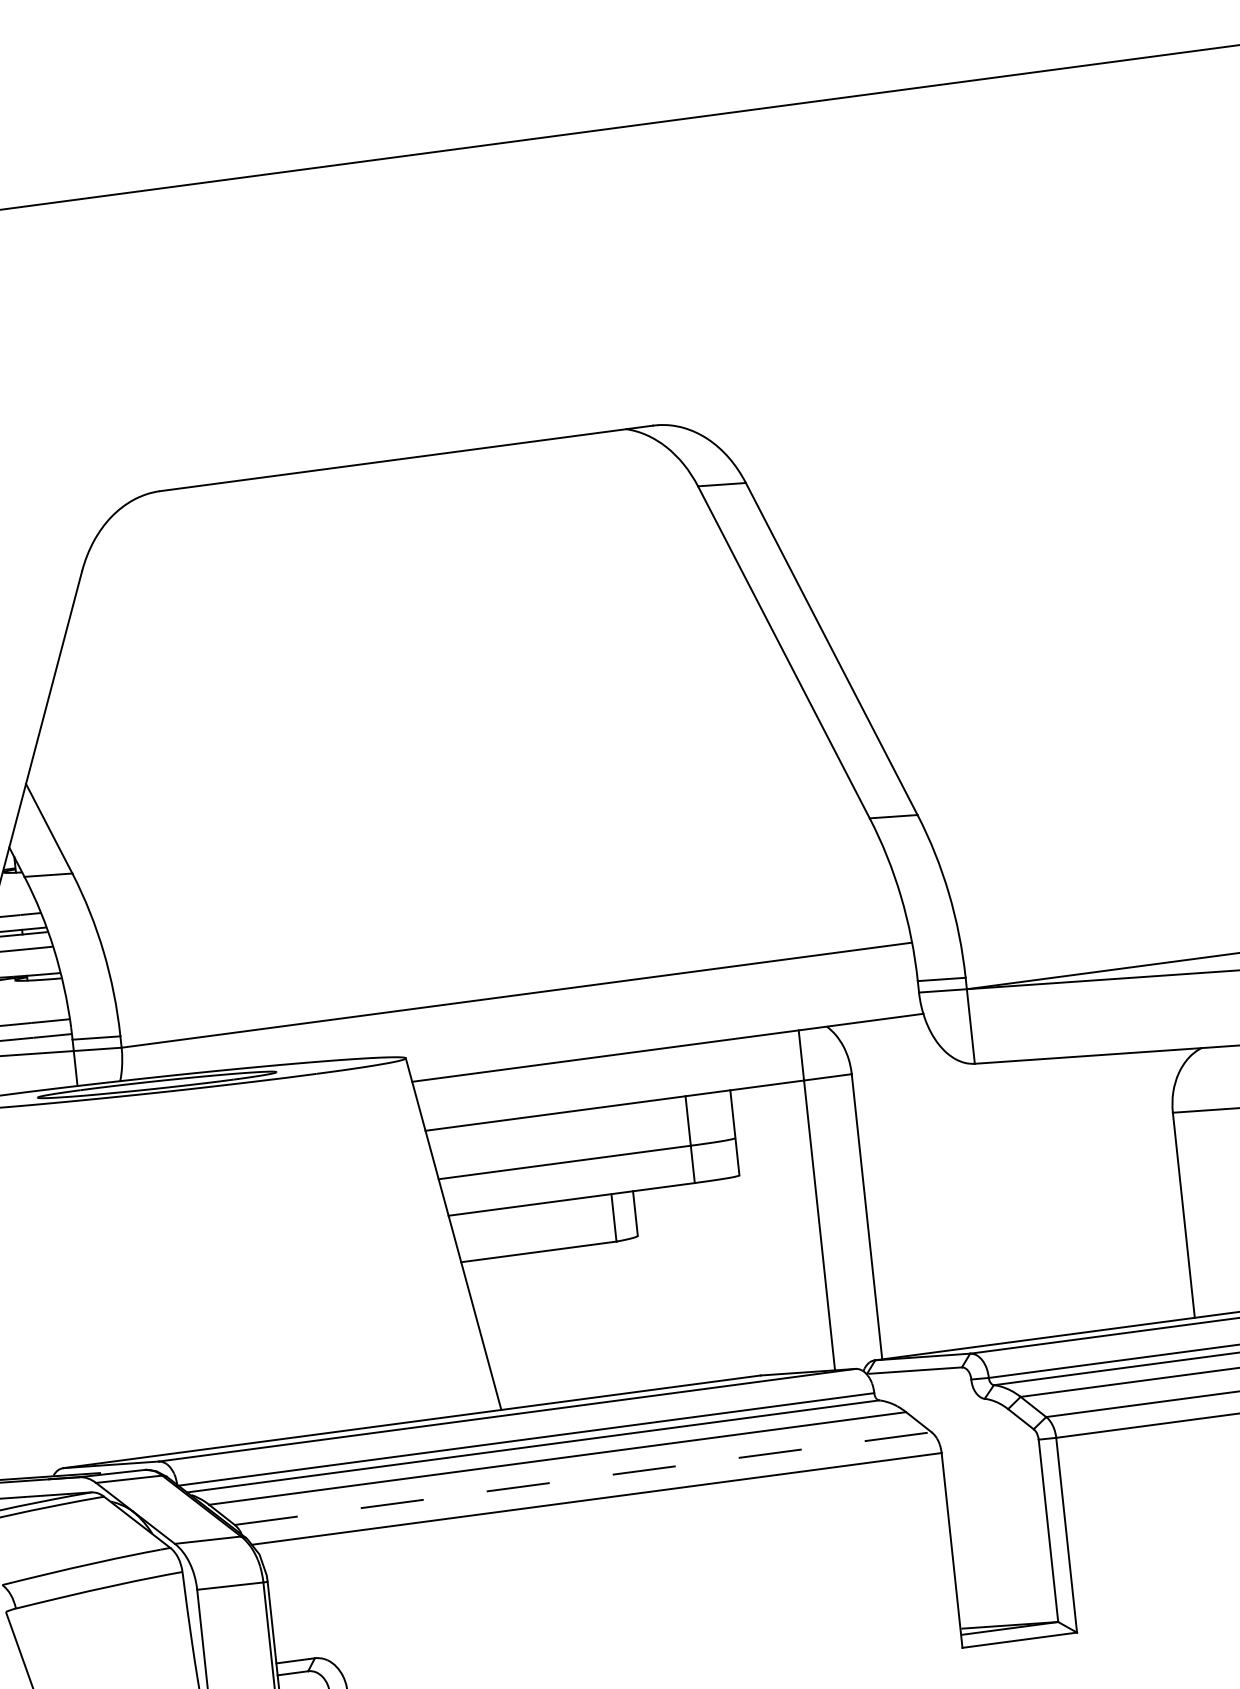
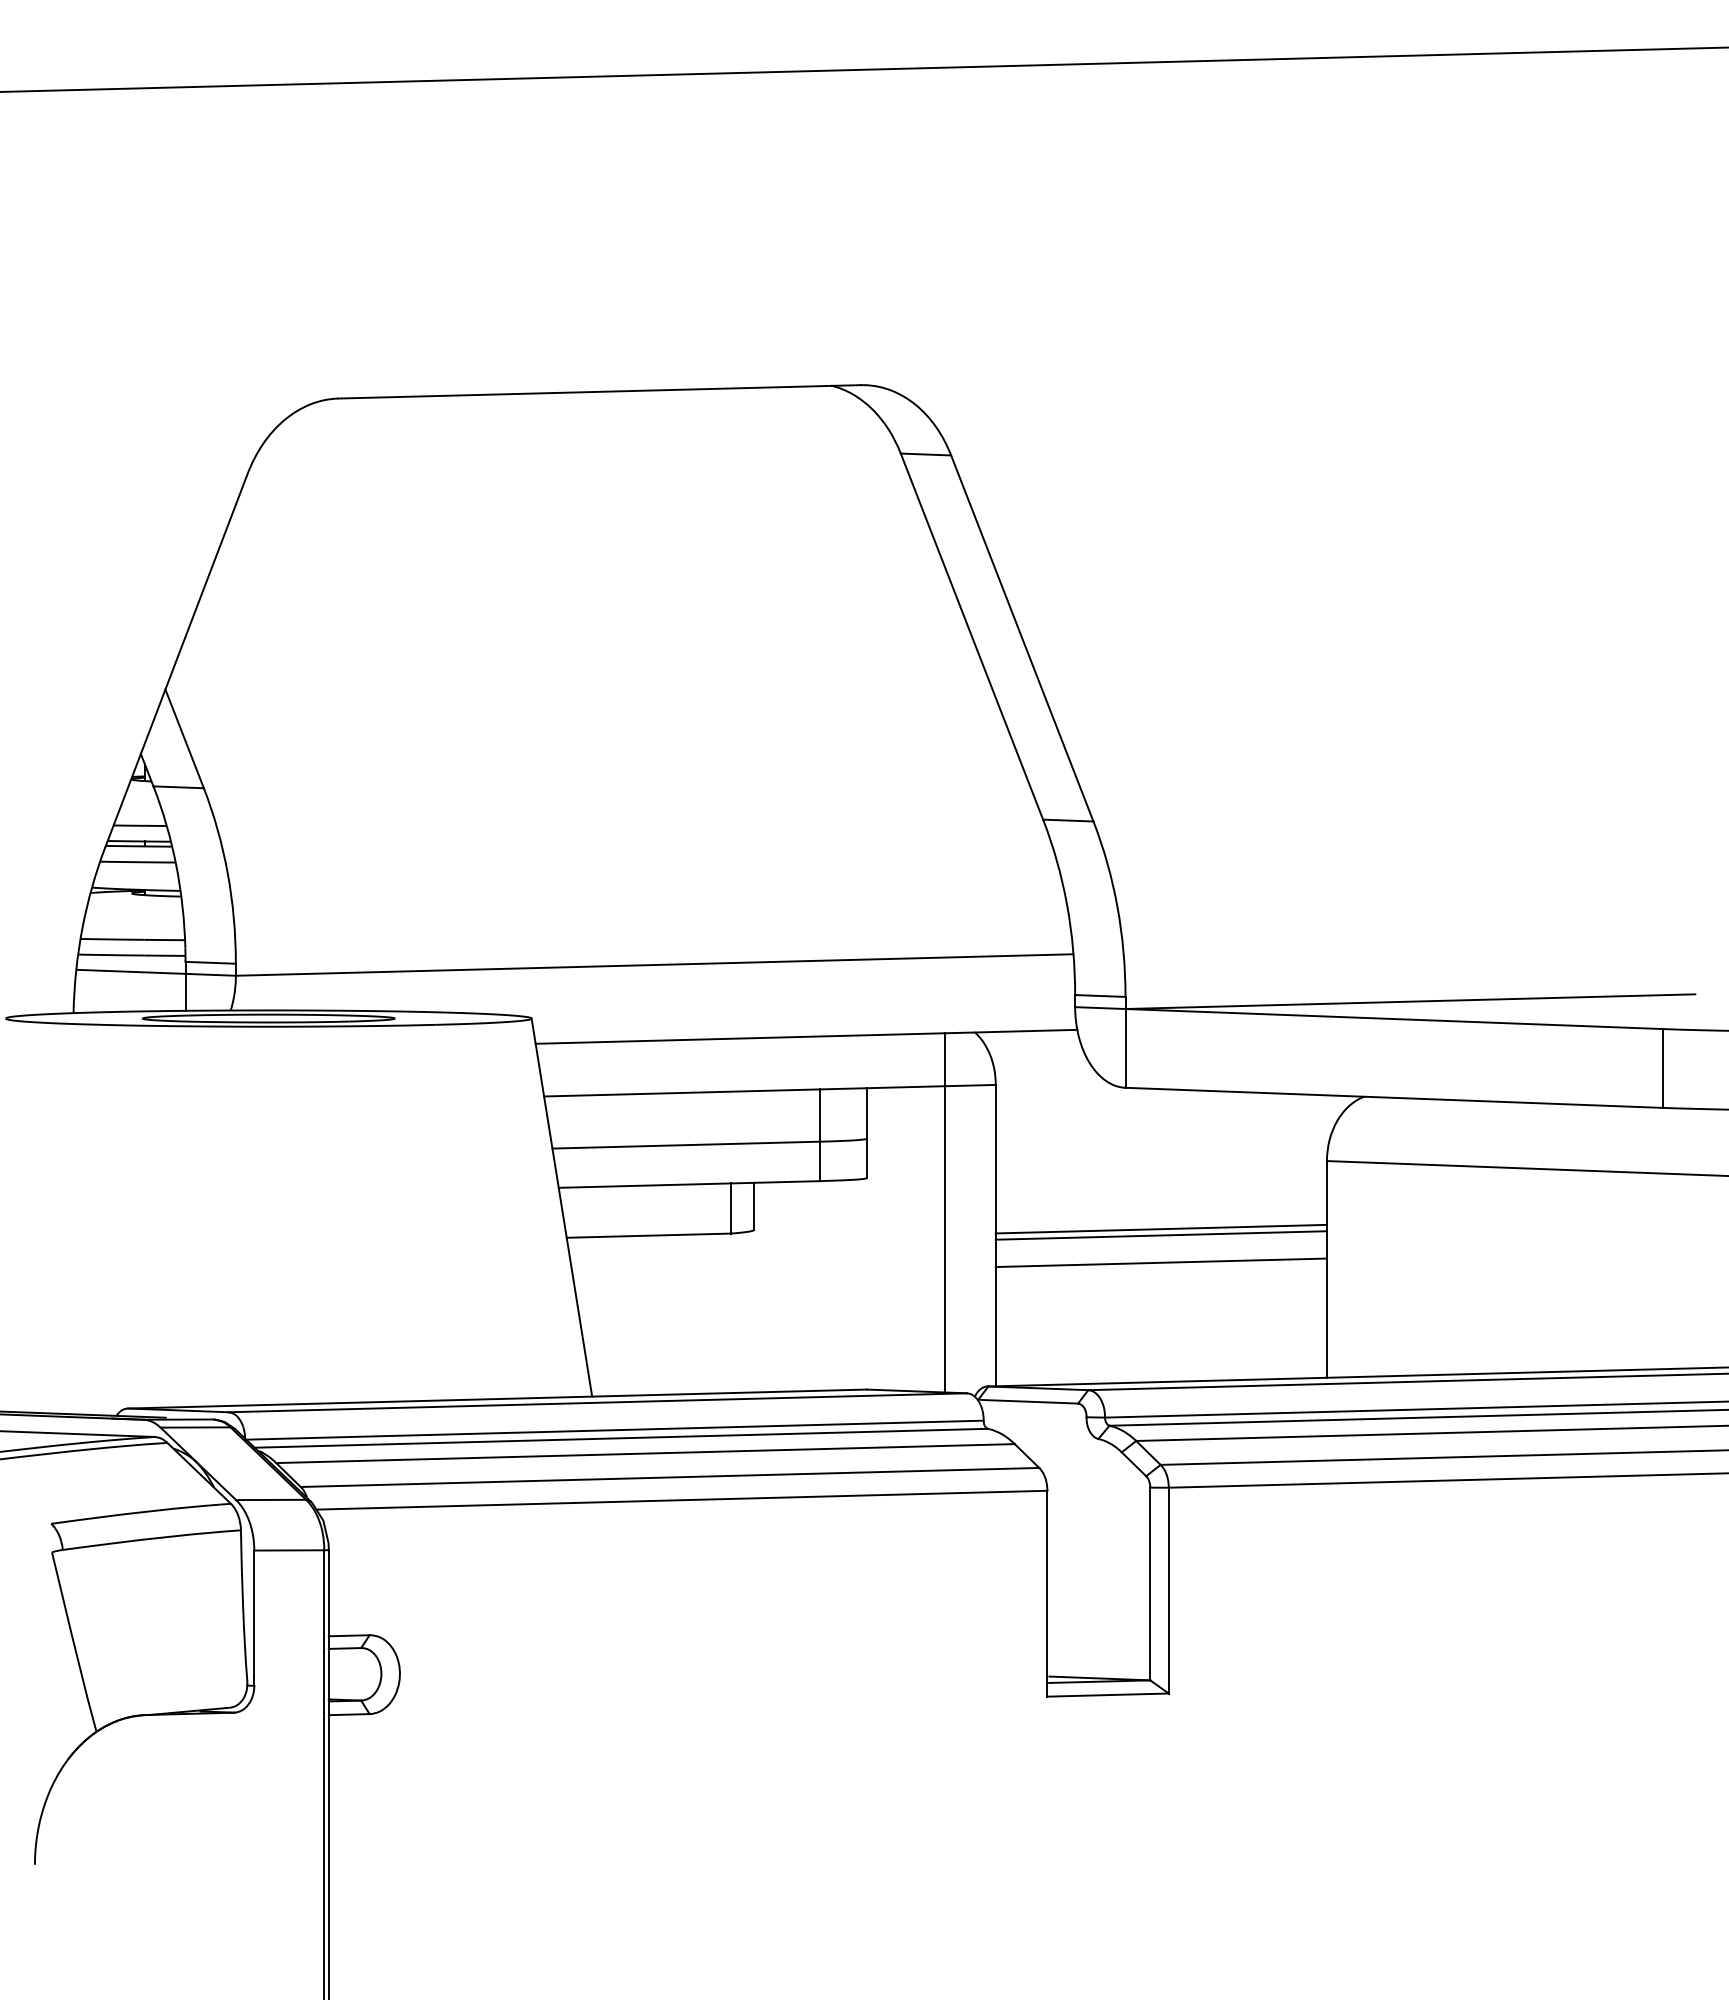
line: (1022, 1193) -> (1160, 1228), added
line: (1022, 1200) -> (1160, 1235), added
line: (1025, 1225) -> (1160, 1262), added
line: (583, 1478) -> (670, 1477), dashed -> solid

